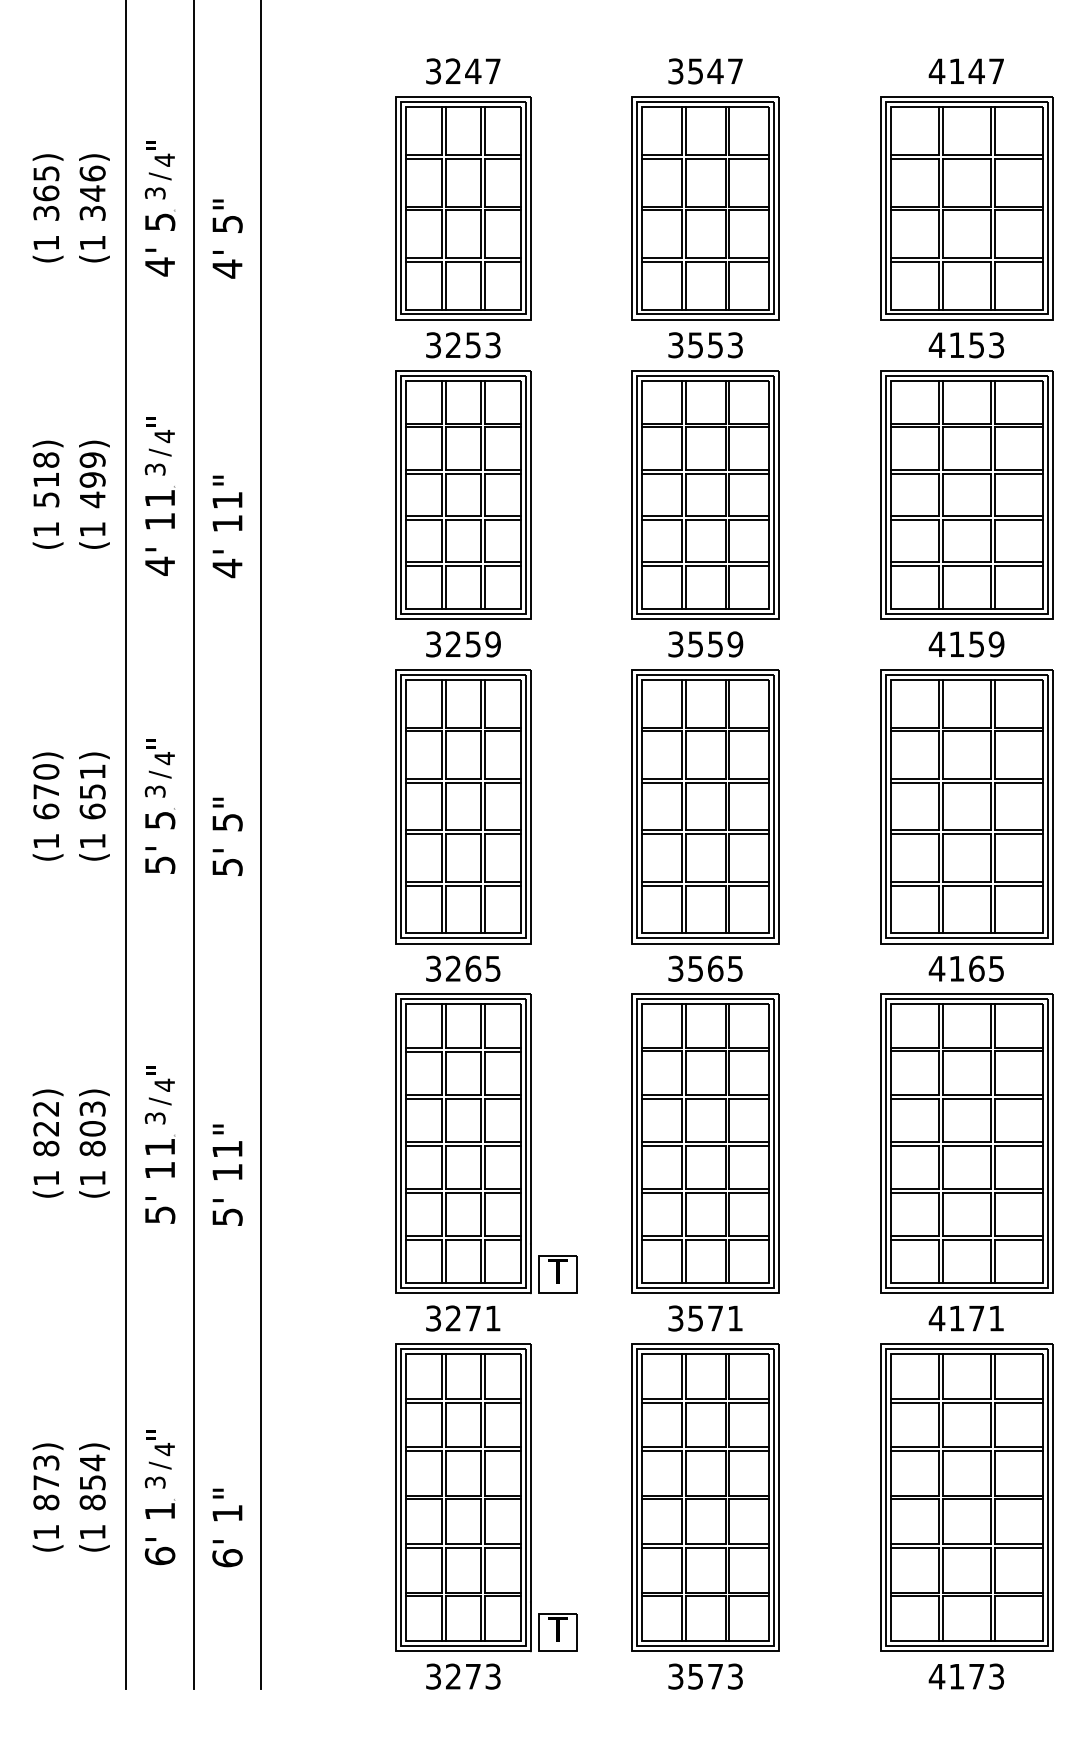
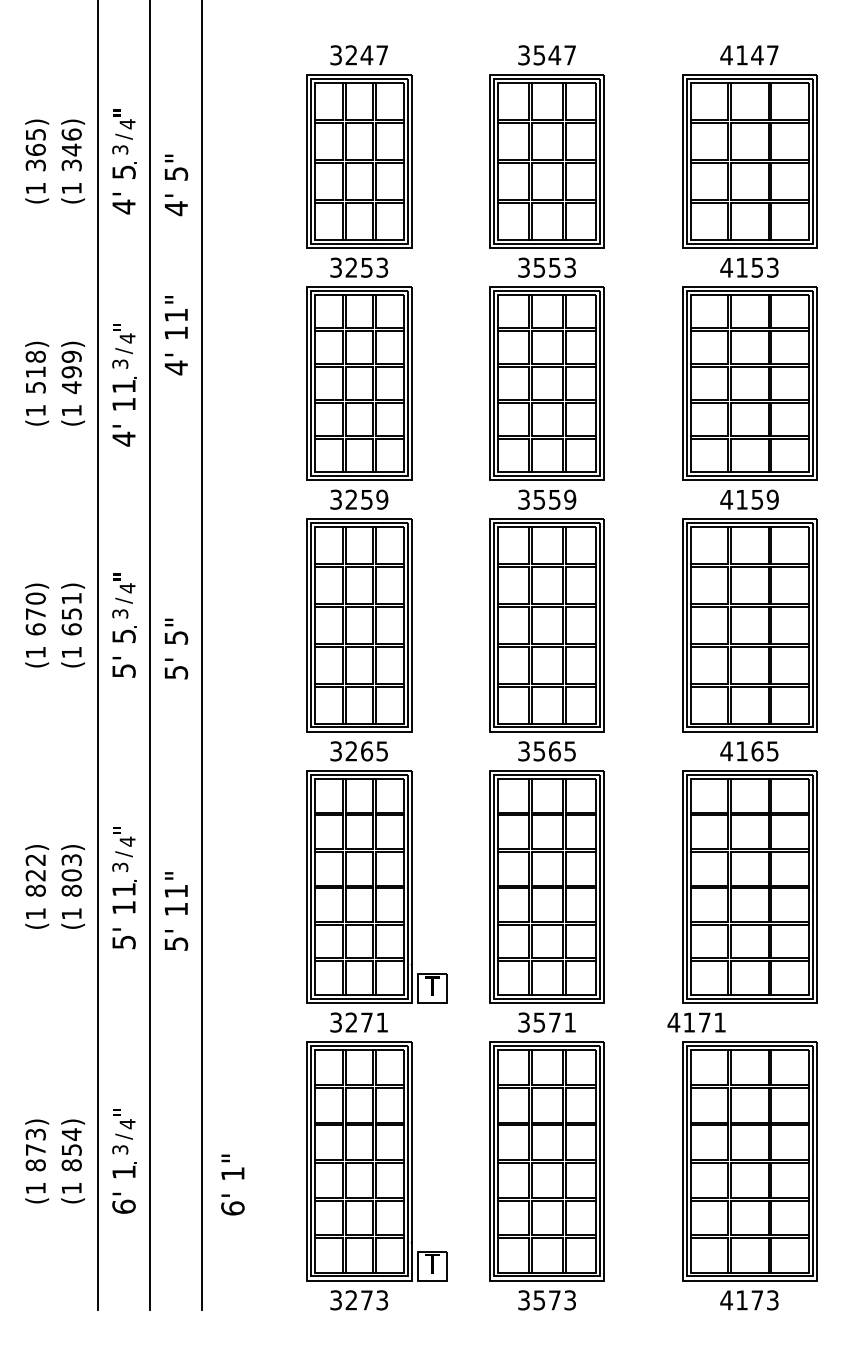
text: (227, 526) -> (176, 335), moved
text: (965, 1318) -> (695, 1022), moved
text: (227, 1527) -> (232, 1184), moved

